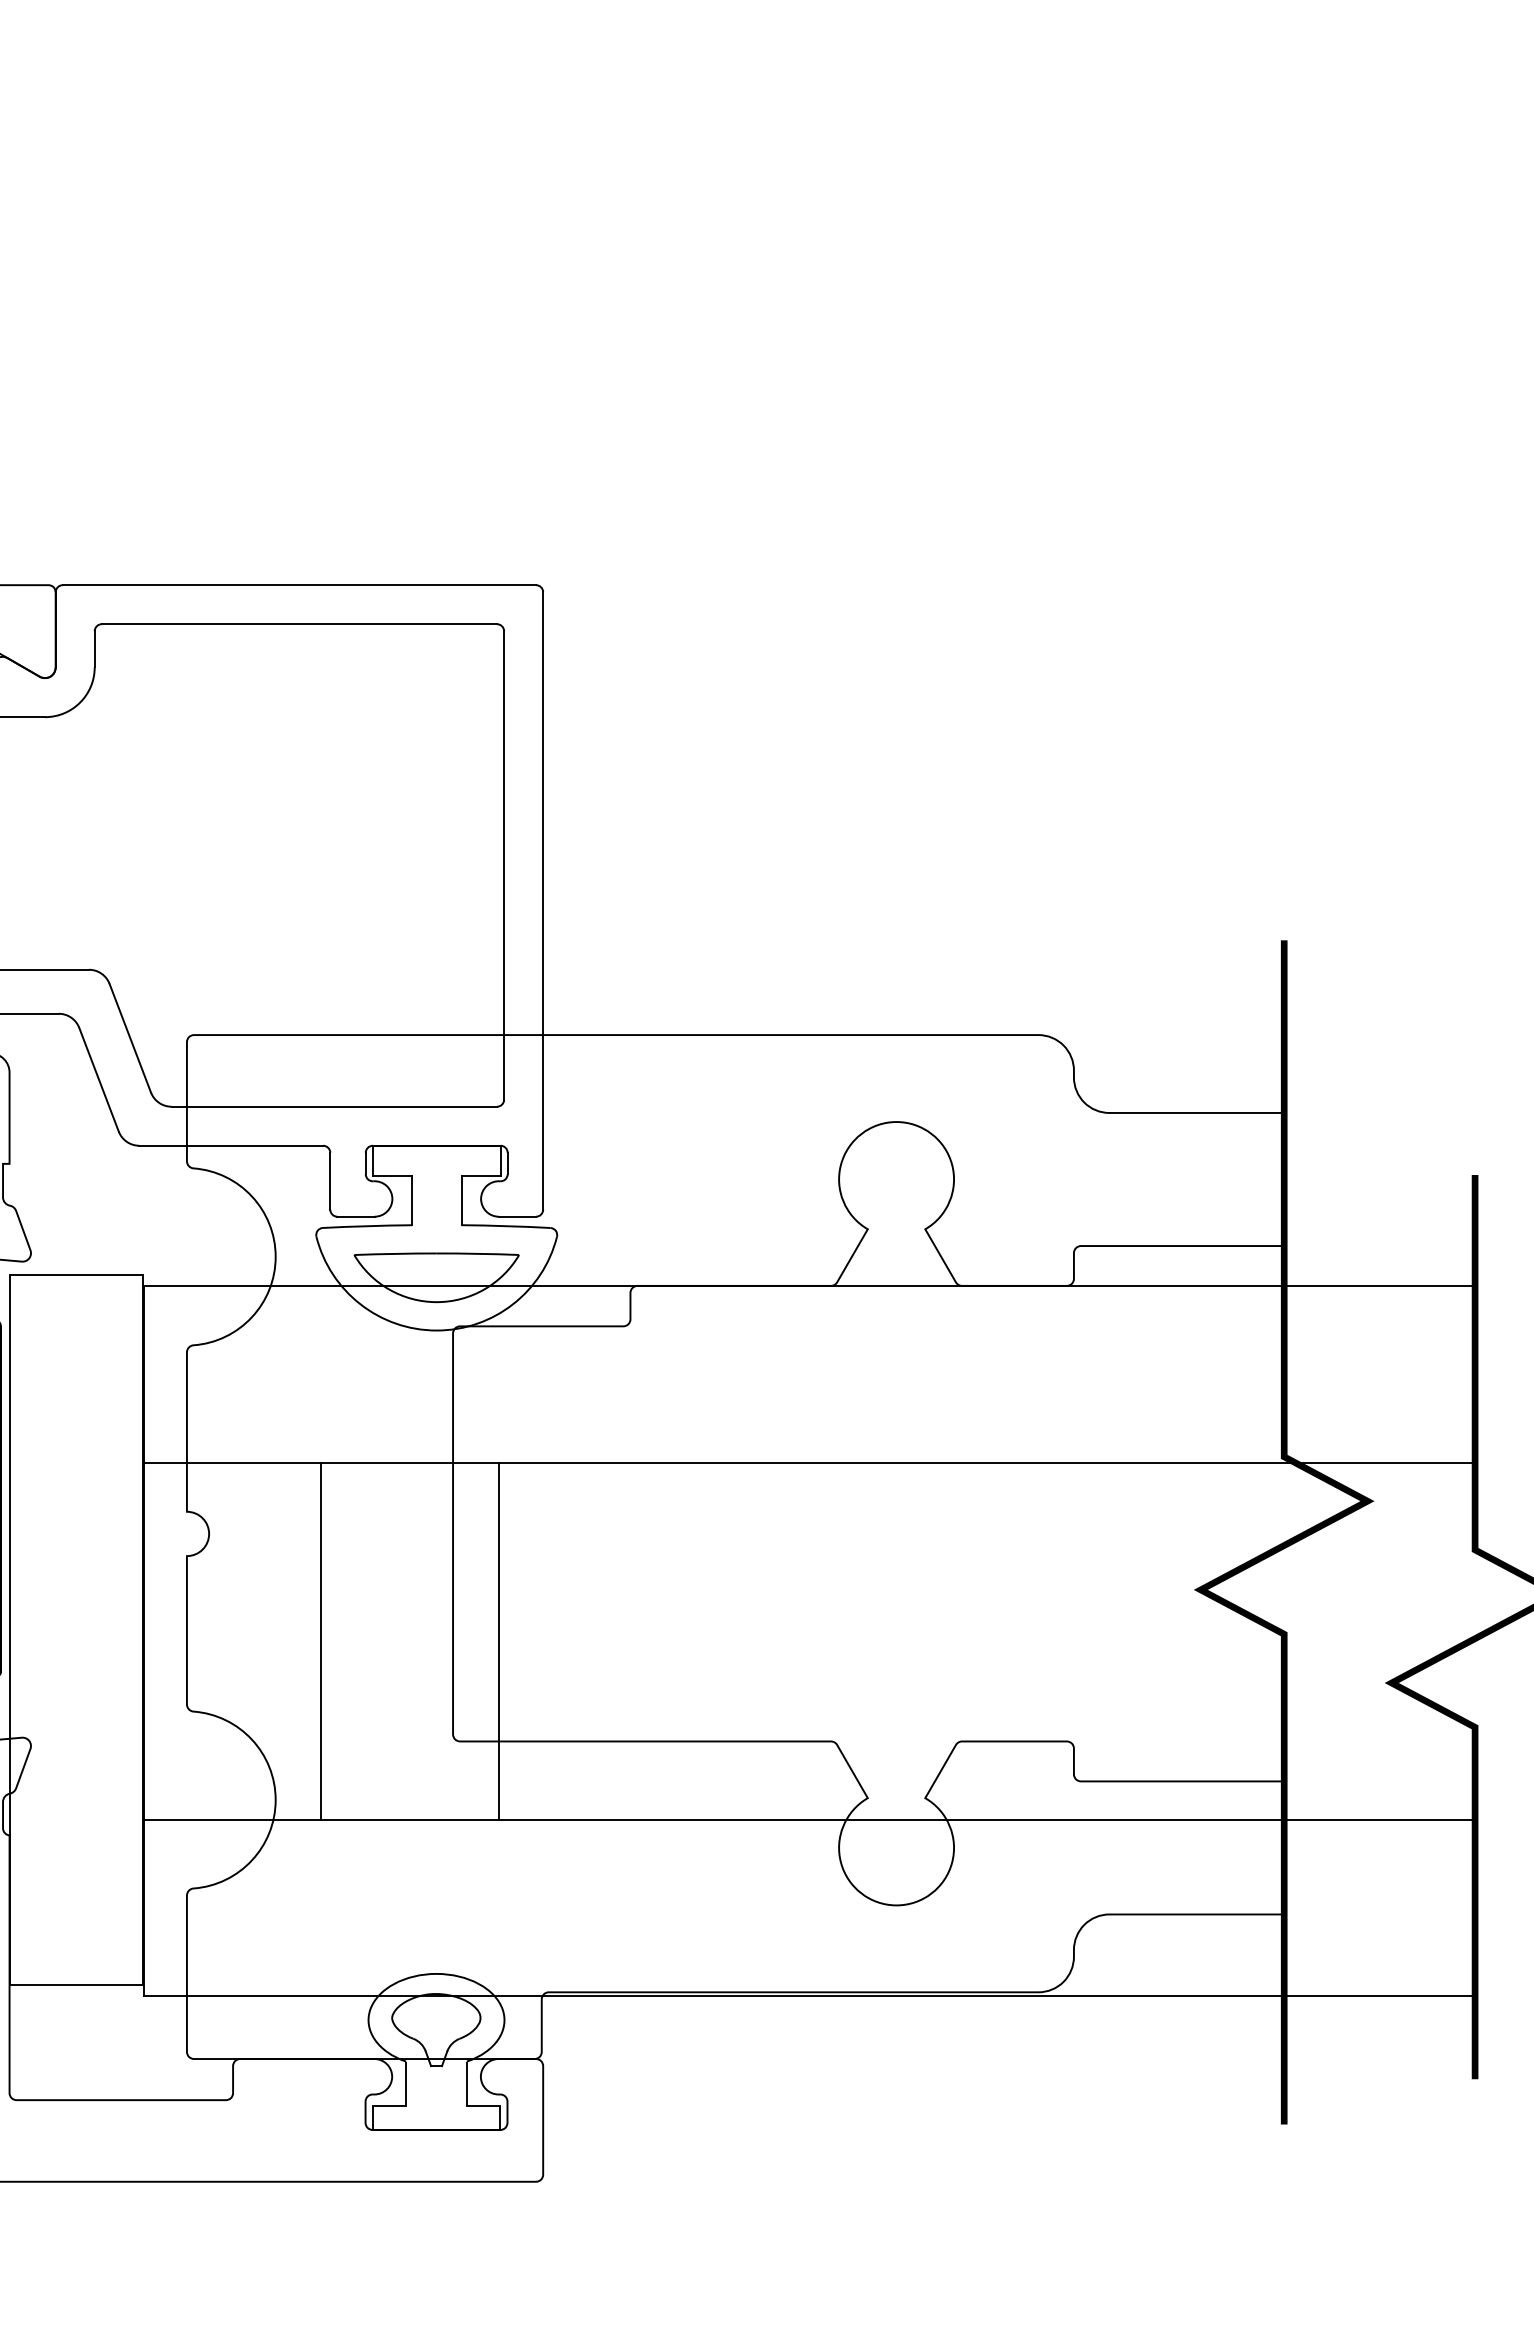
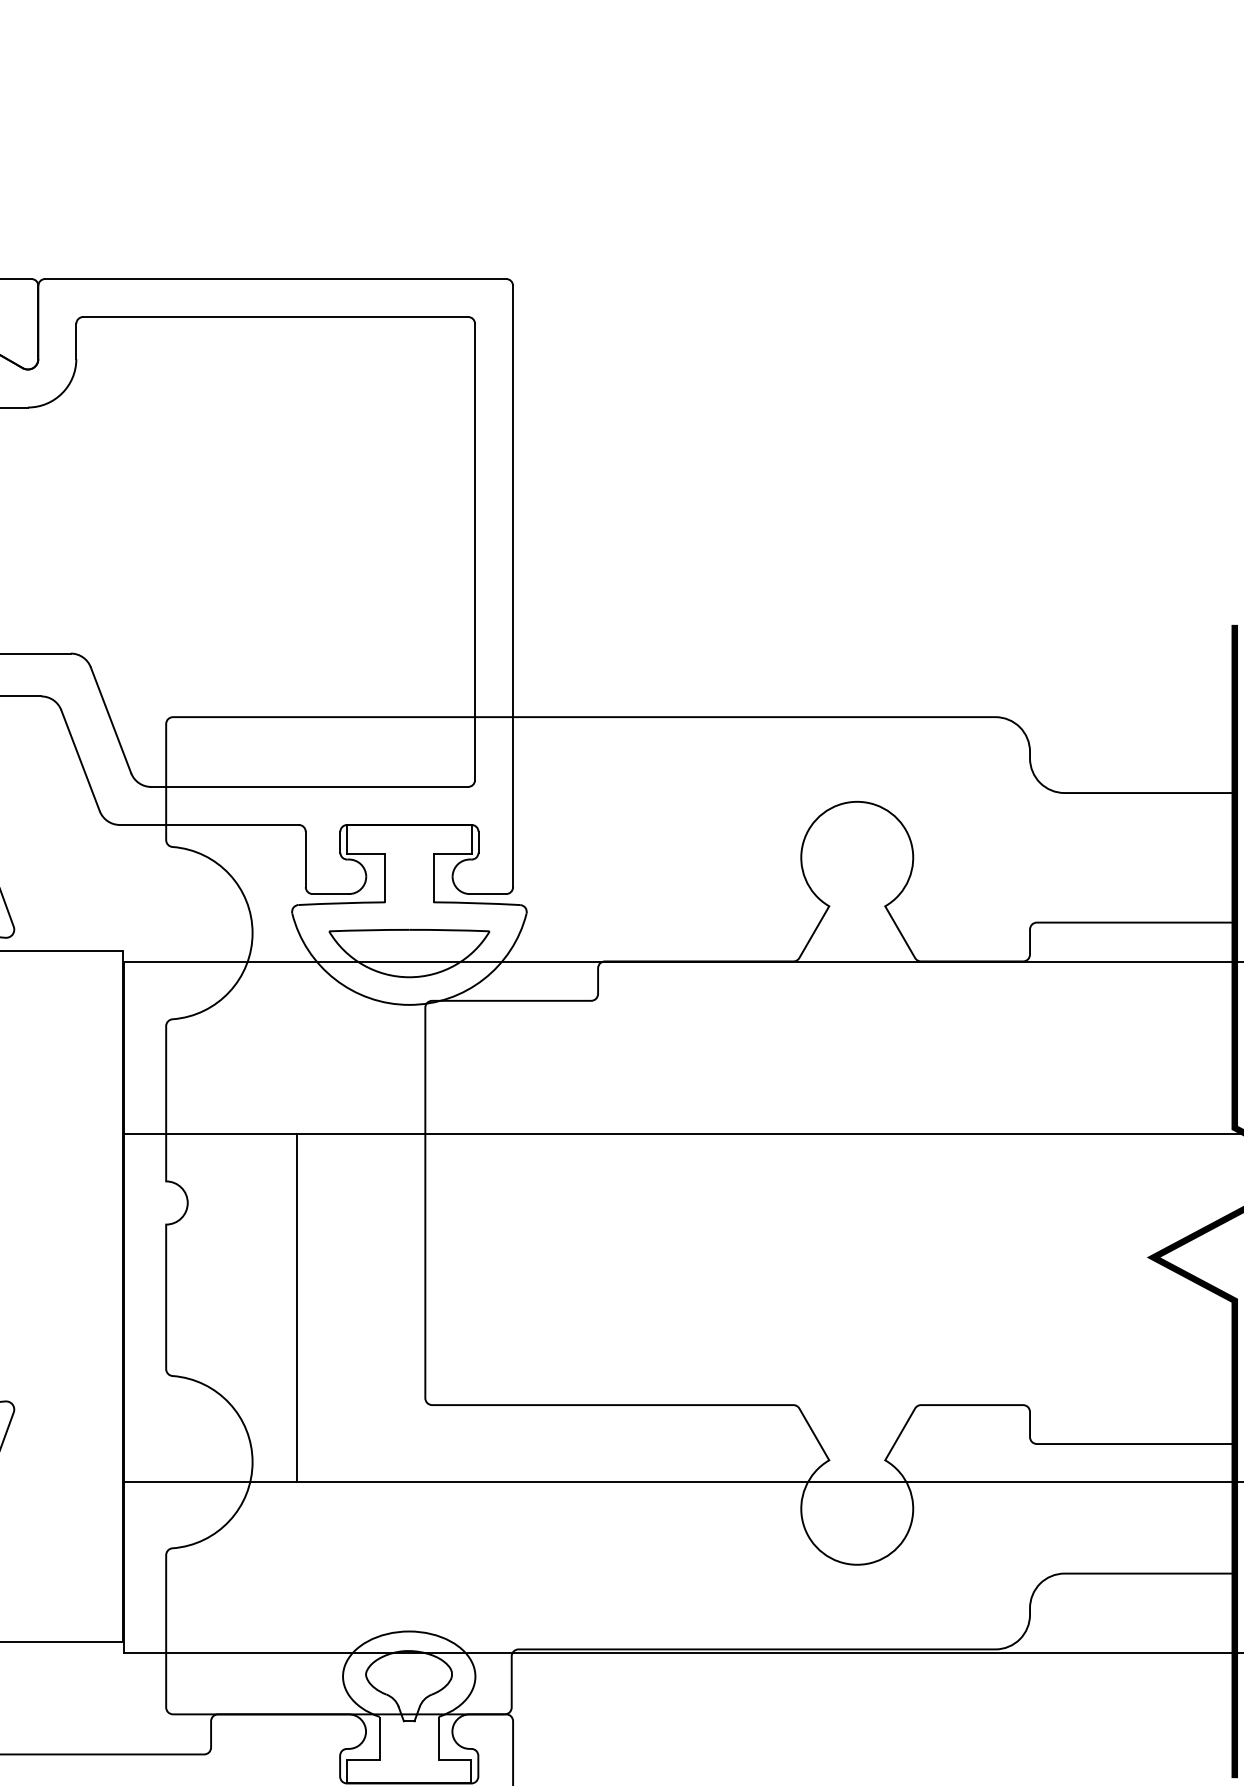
line: (498, 1641) -> (469, 1307), removed

